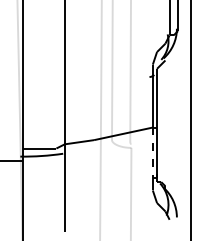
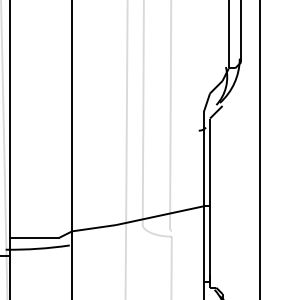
line: (152, 153) -> (203, 245), dashed -> solid

